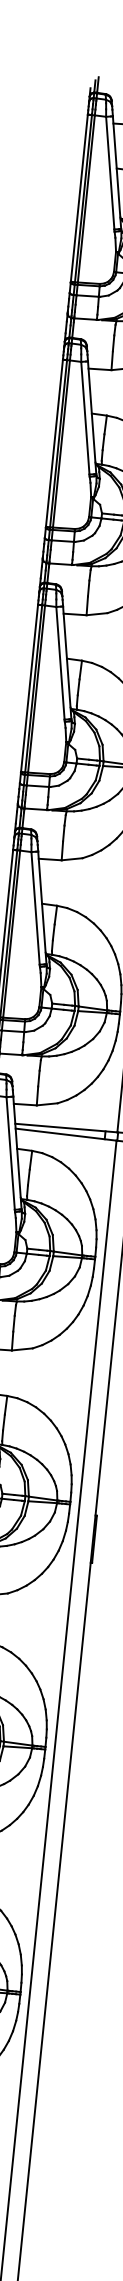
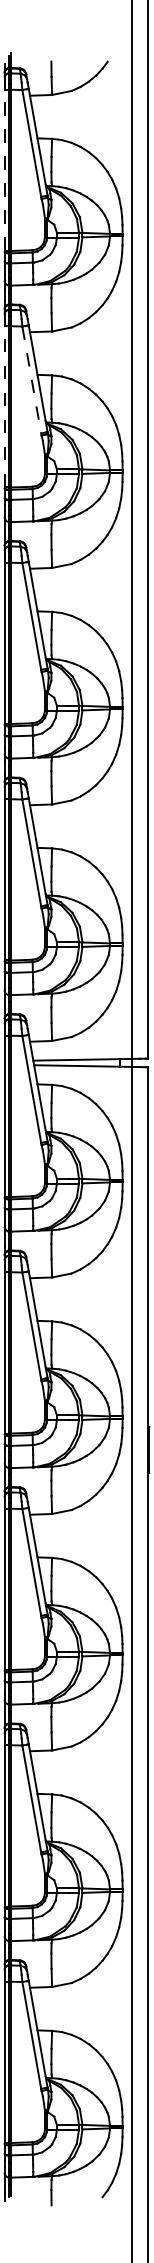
line: (79, 198) -> (4, 170), solid -> dashed
line: (85, 418) -> (31, 380), solid -> dashed
line: (54, 442) -> (4, 406), solid -> dashed

